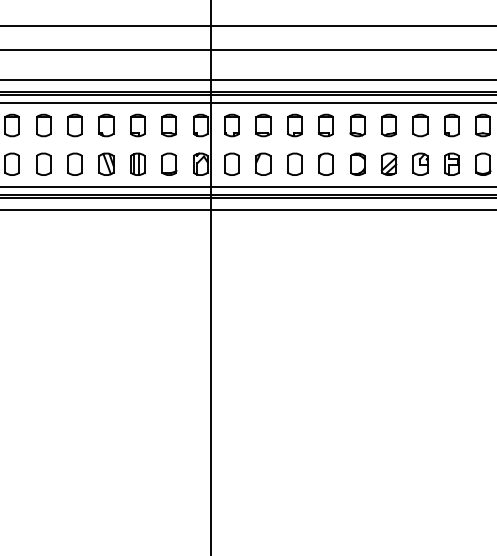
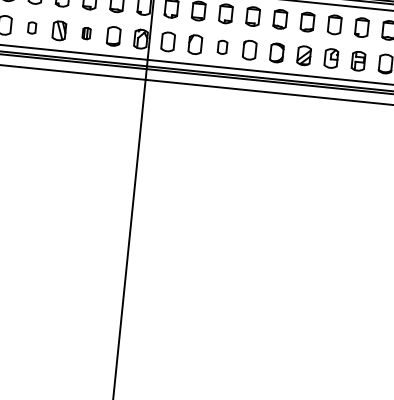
part: (74, 163) -> (31, 27), size x0.6
part: (137, 163) -> (86, 32), size x0.6
part: (294, 163) -> (222, 46), size x0.7

